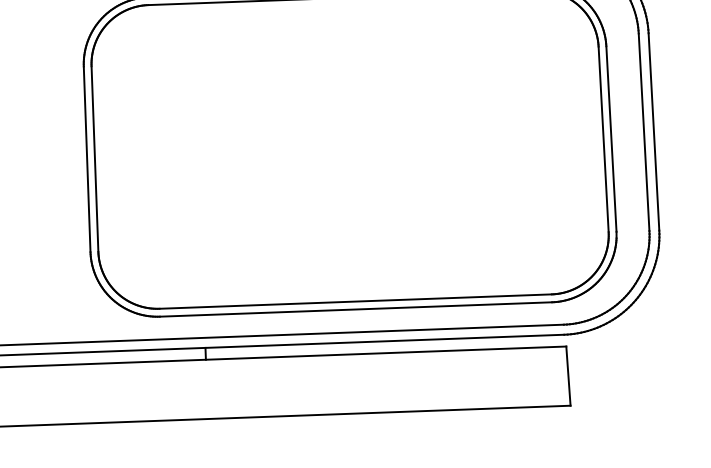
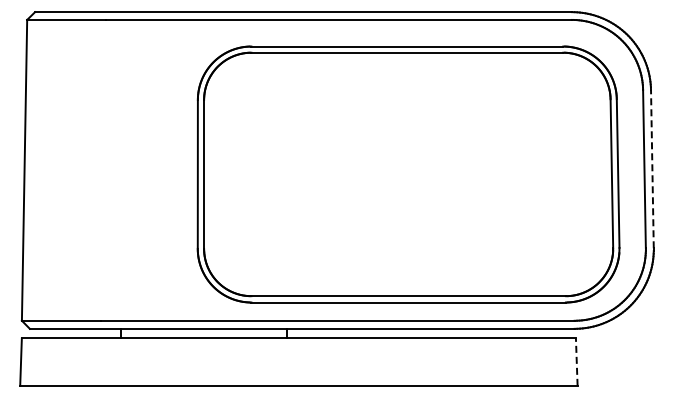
line: (654, 131) -> (652, 168), solid -> dashed
line: (568, 376) -> (576, 362), solid -> dashed

